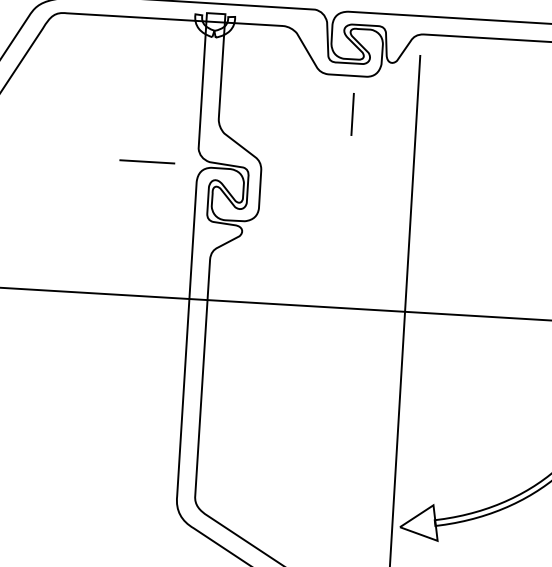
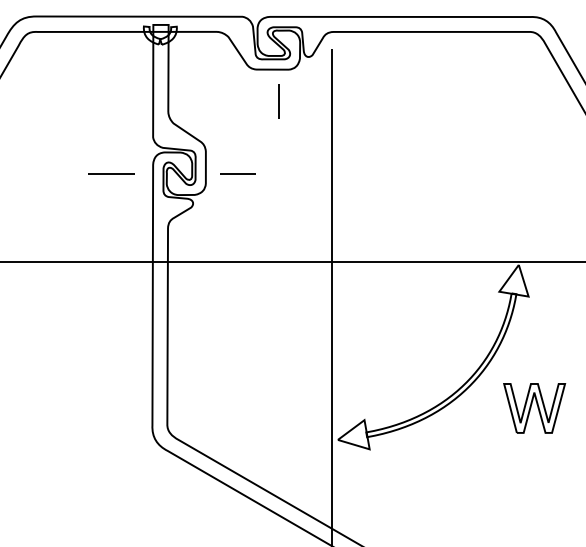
line: (147, 161) -> (111, 173), moved
line: (297, 198) -> (237, 173), added

